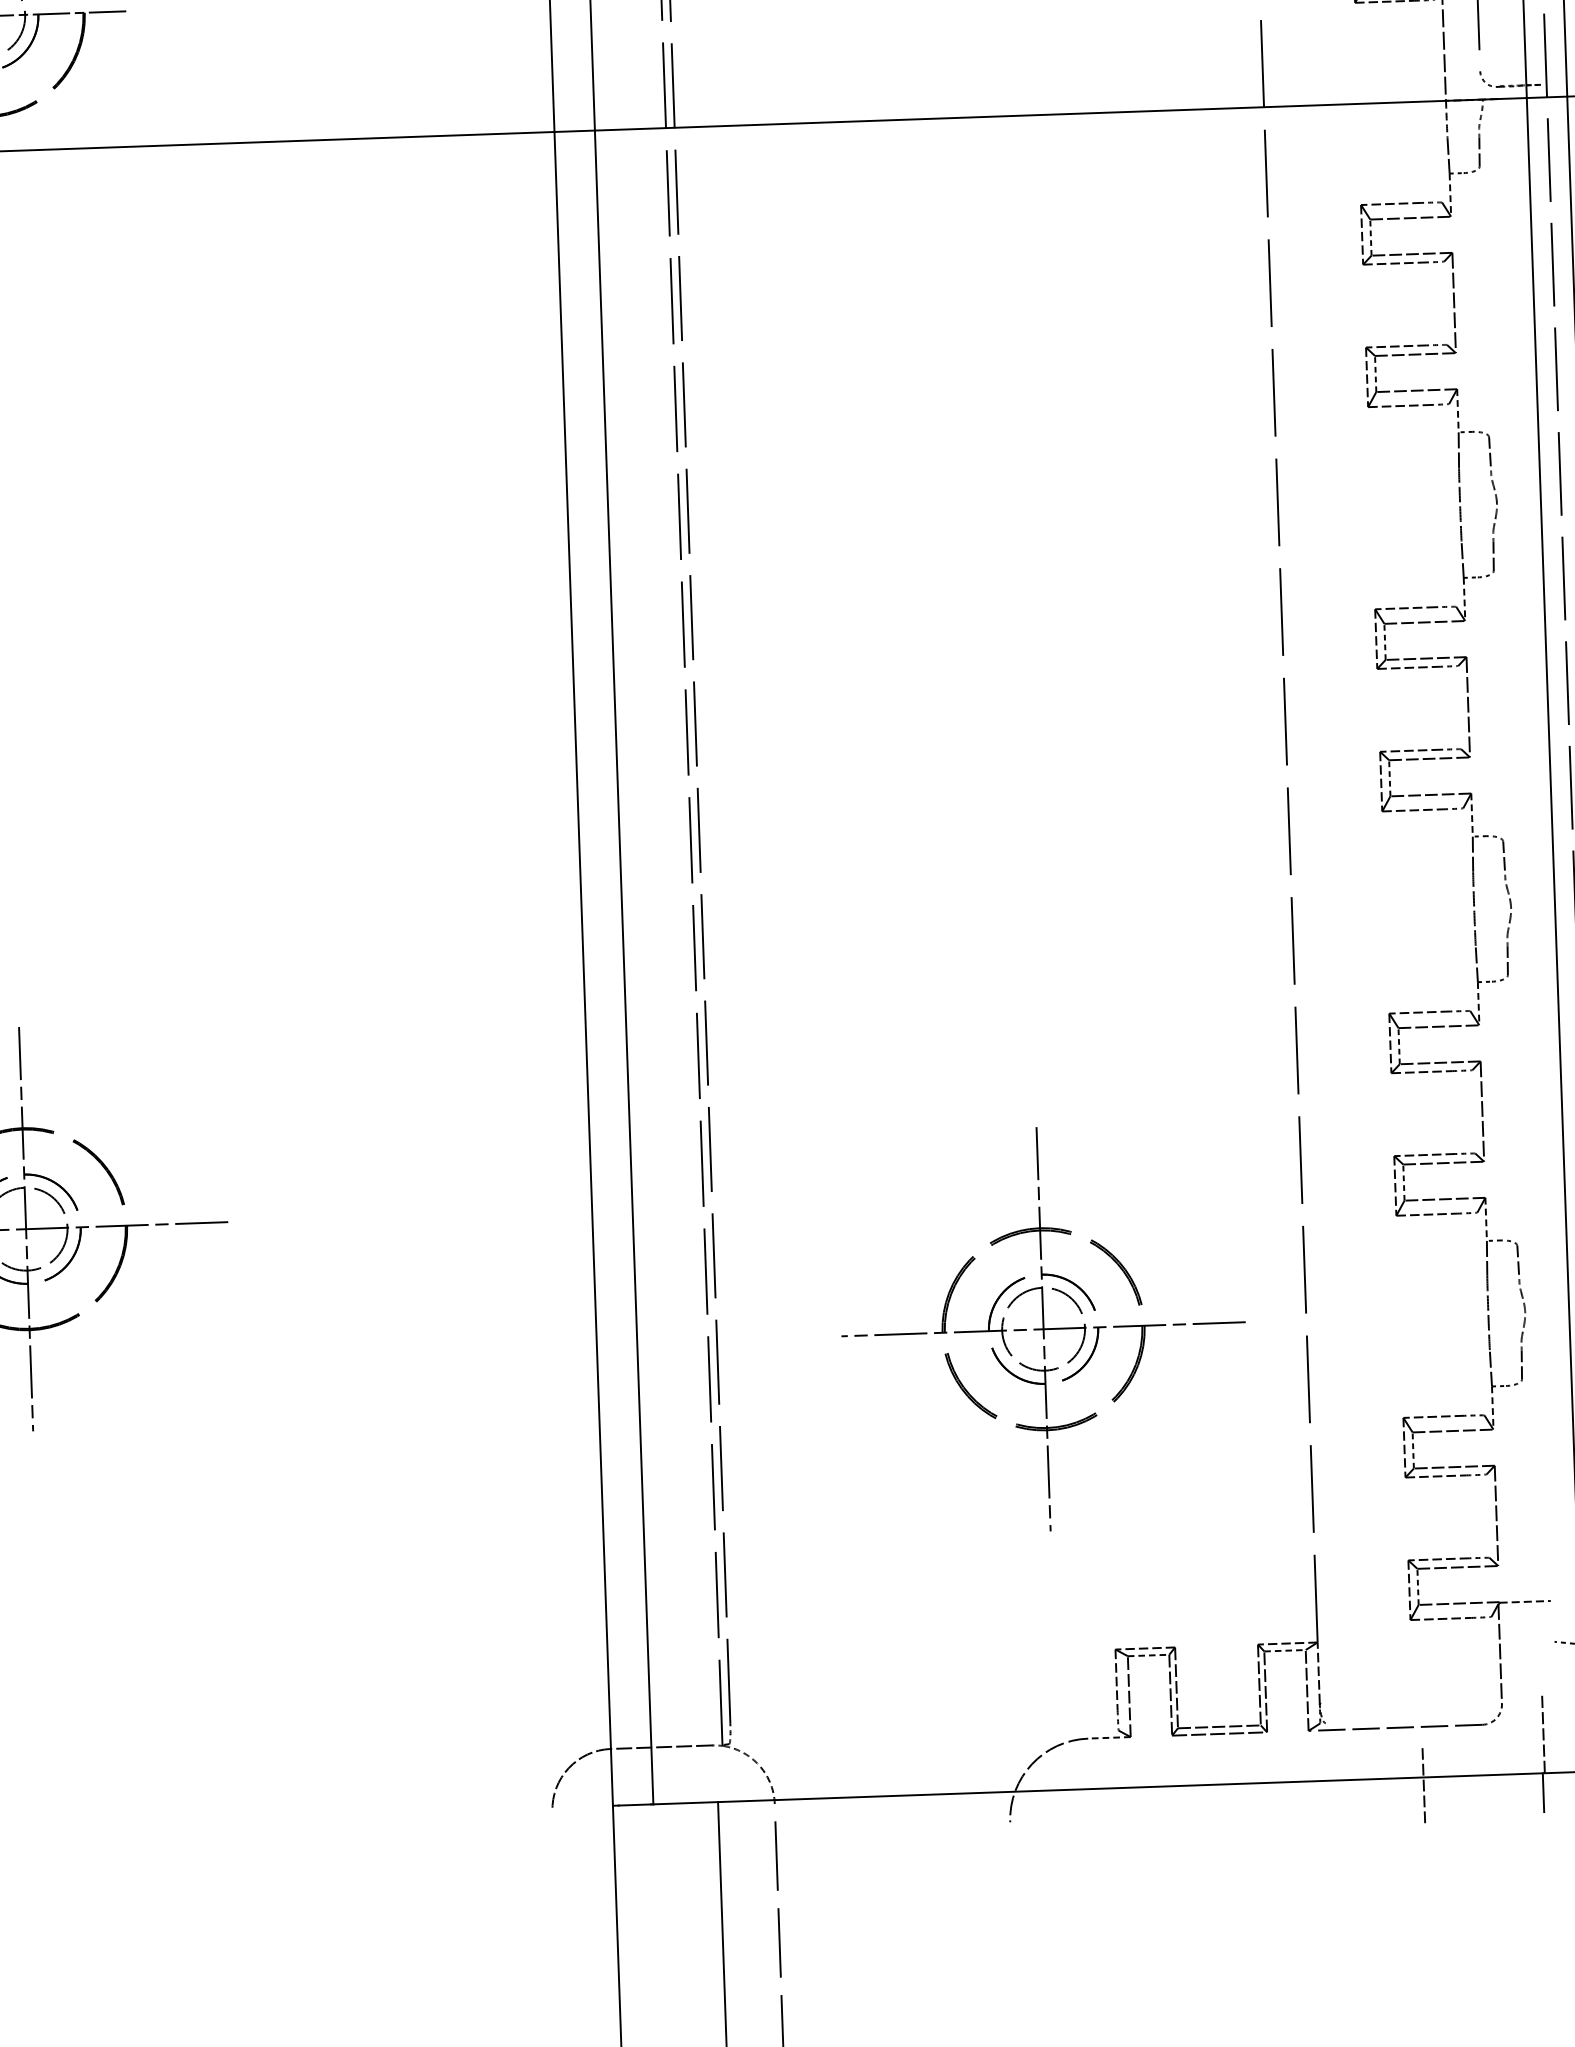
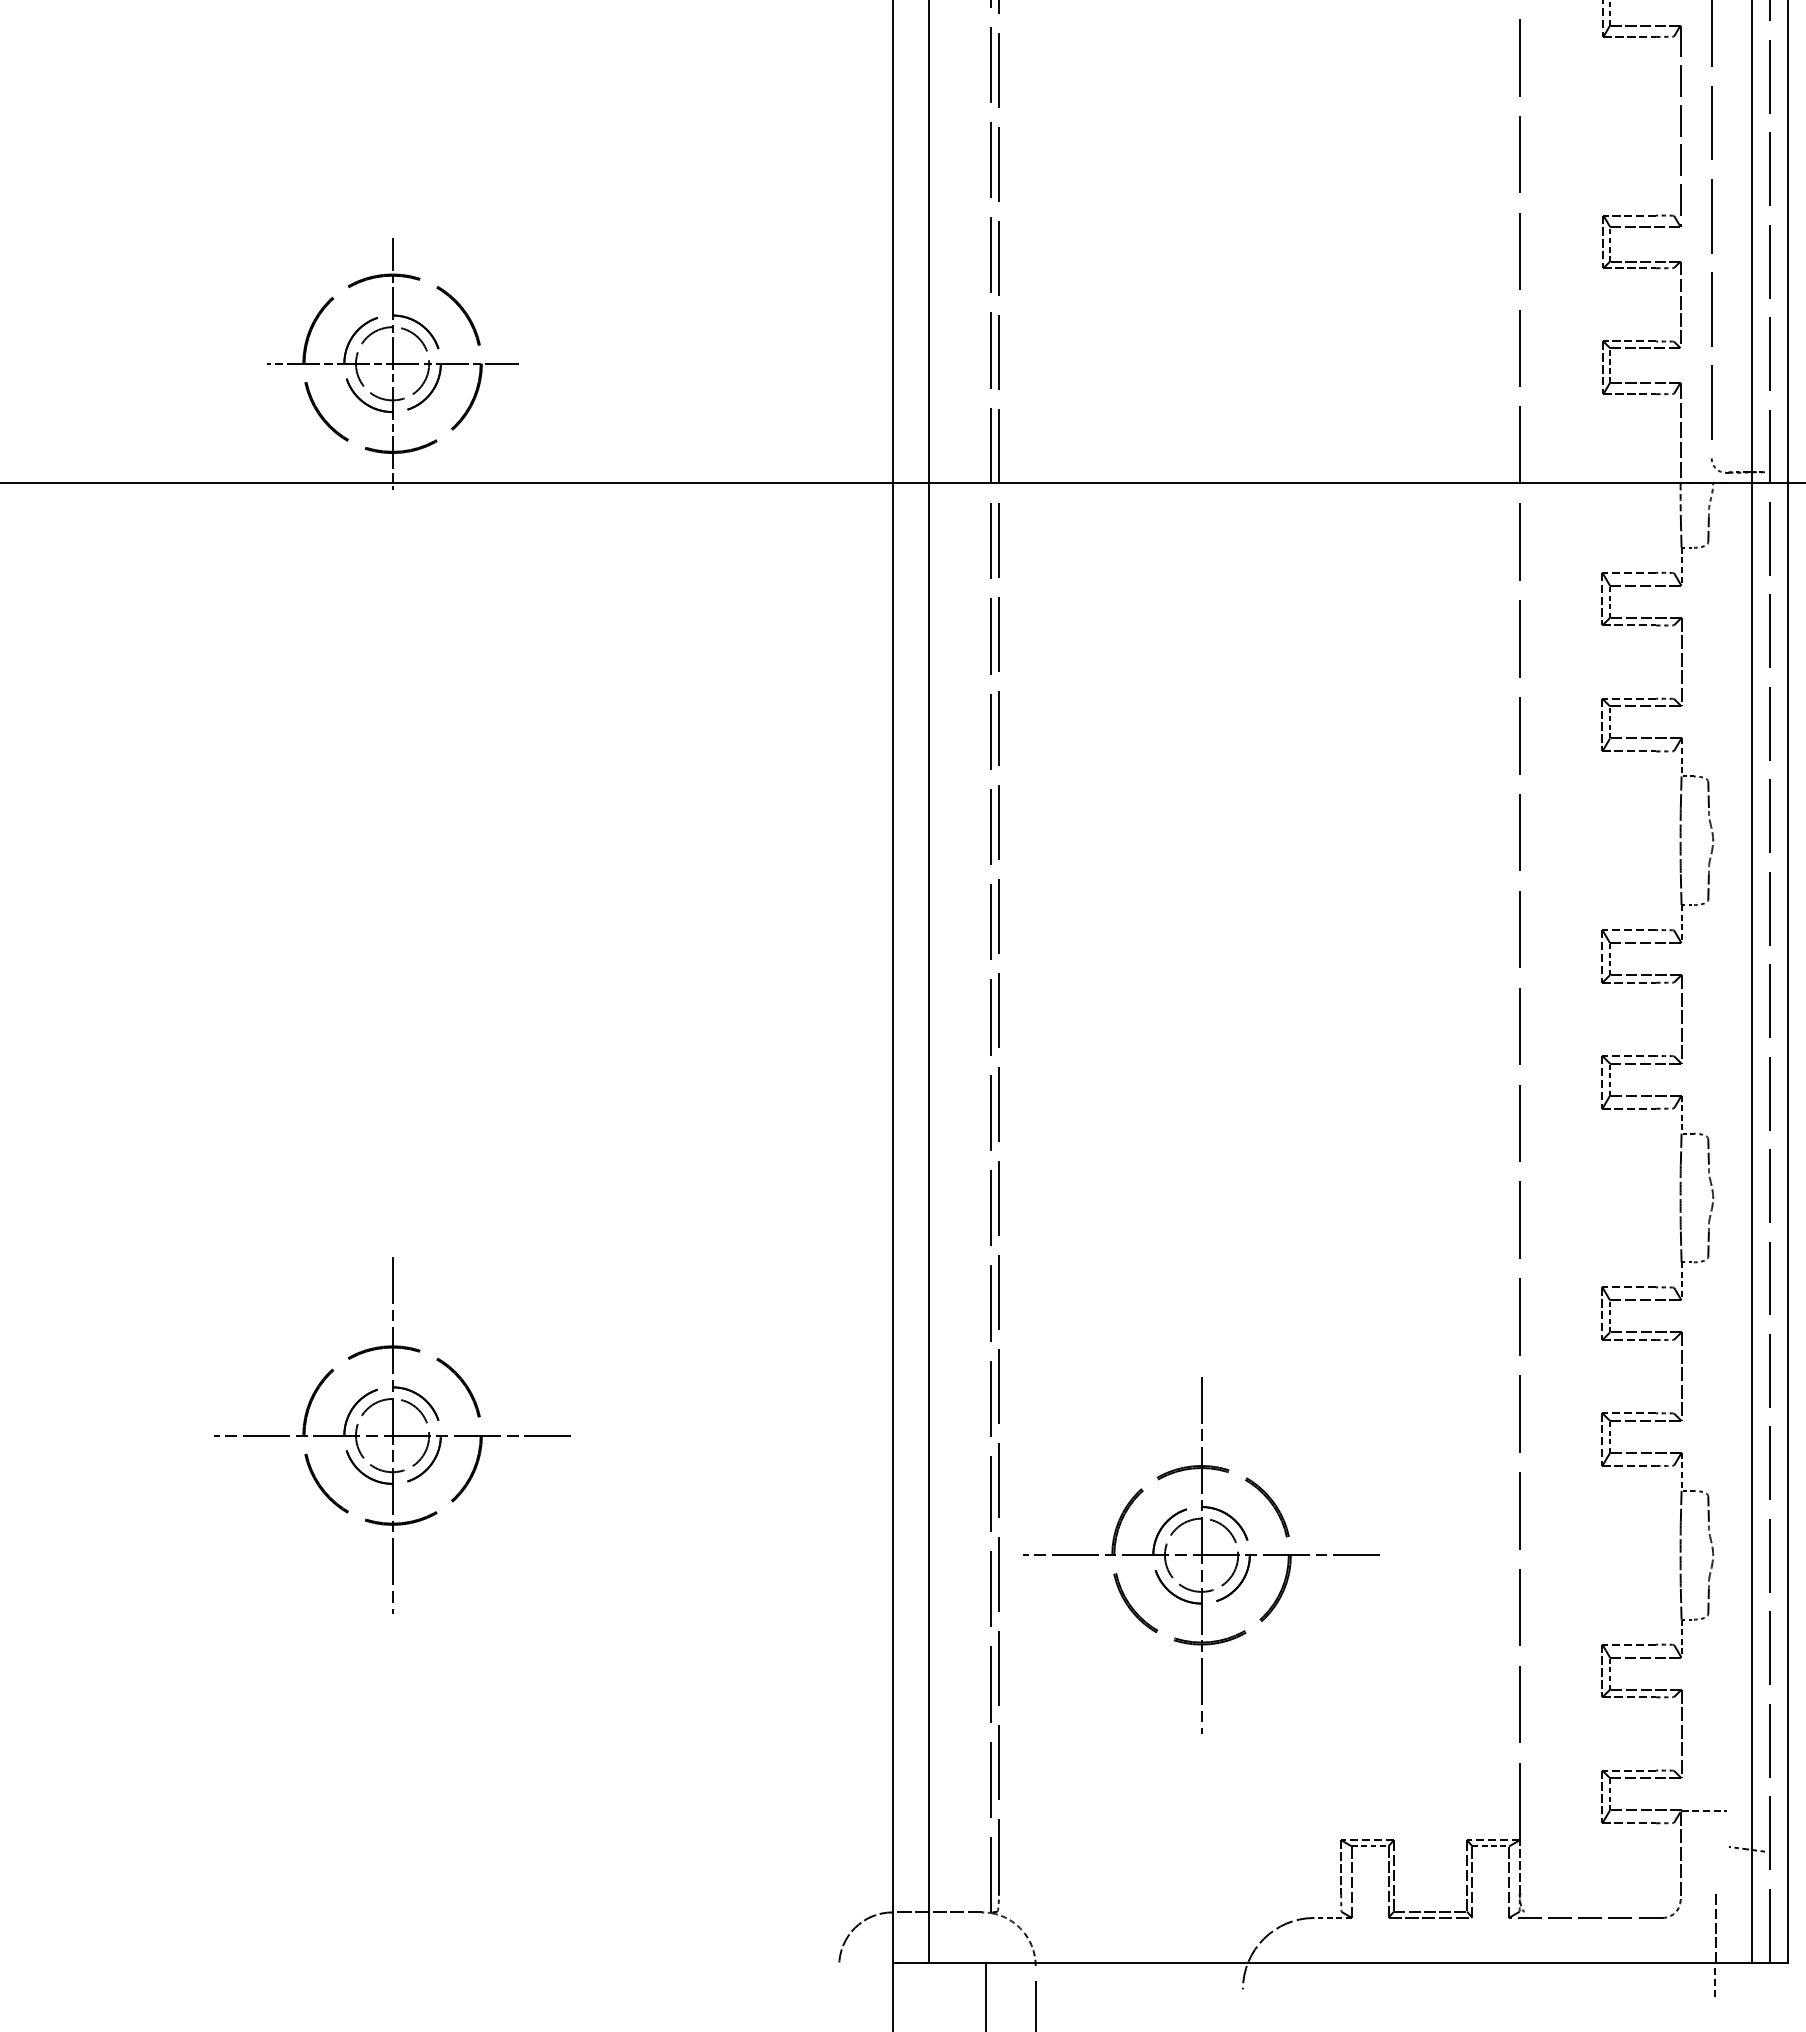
part: (1043, 1329) -> (1201, 1555), moved
line: (1424, 1785) -> (1609, 1969), removed
line: (1543, 1792) -> (1714, 1979), solid -> dashed

